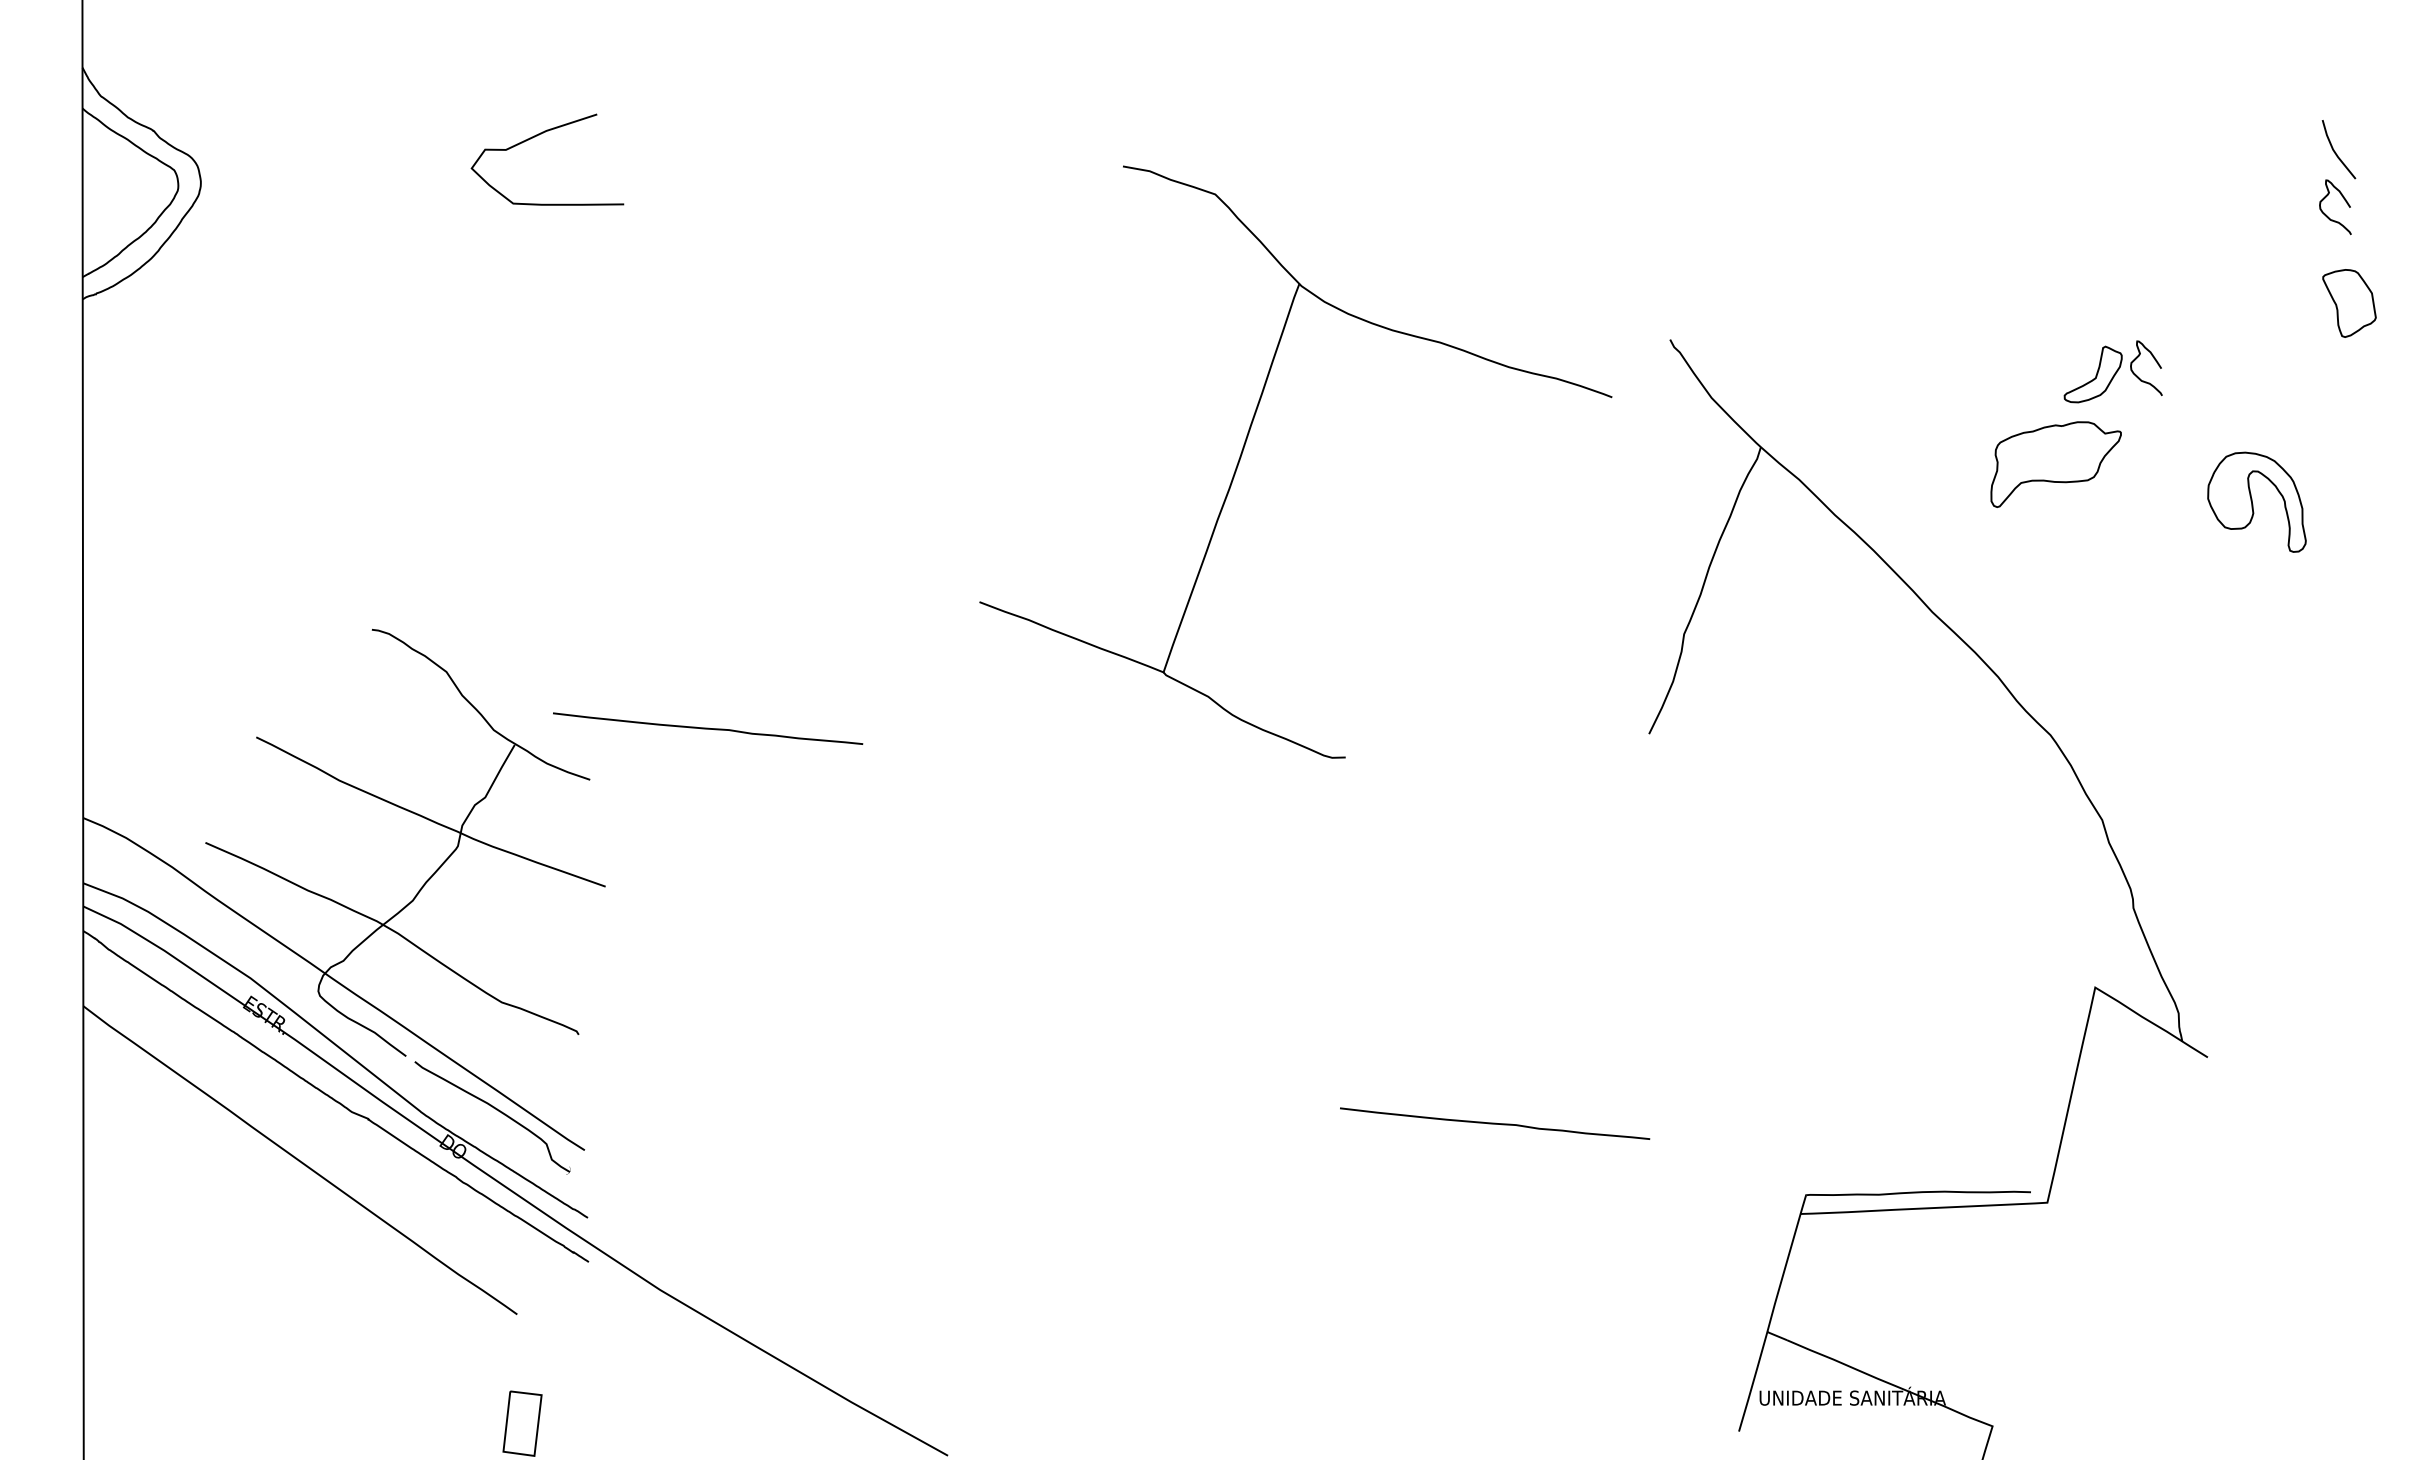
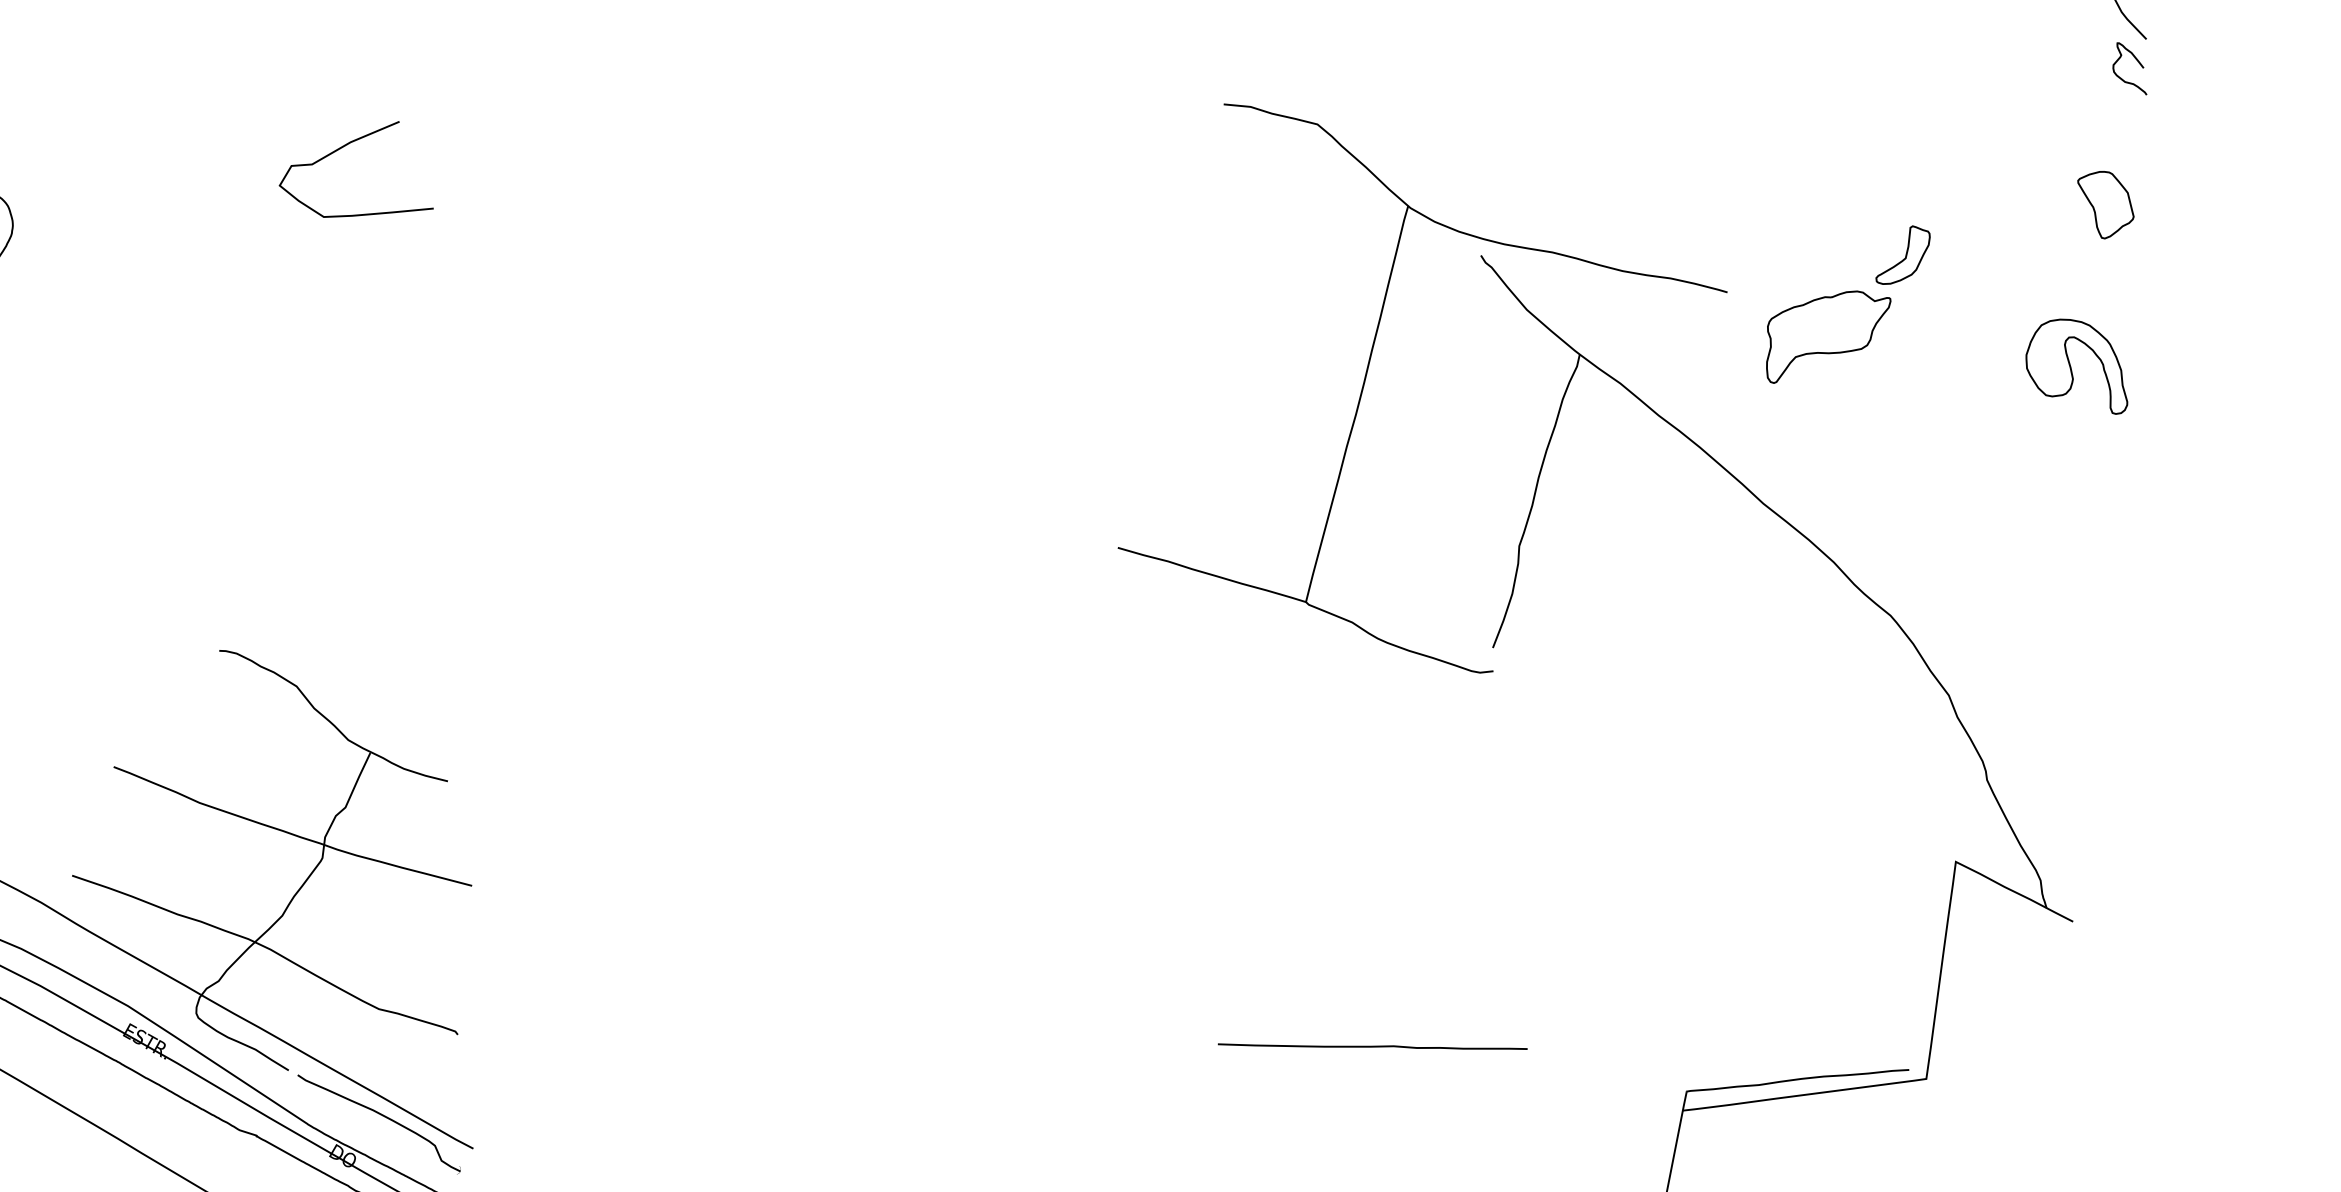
part: (2349, 303) -> (2106, 204), moved
curve: (2138, 376) -> (1947, 253), removed
part: (1245, 445) -> (1368, 370), moved
part: (2055, 464) -> (1828, 335), moved
curve: (708, 728) -> (560, 720), removed

